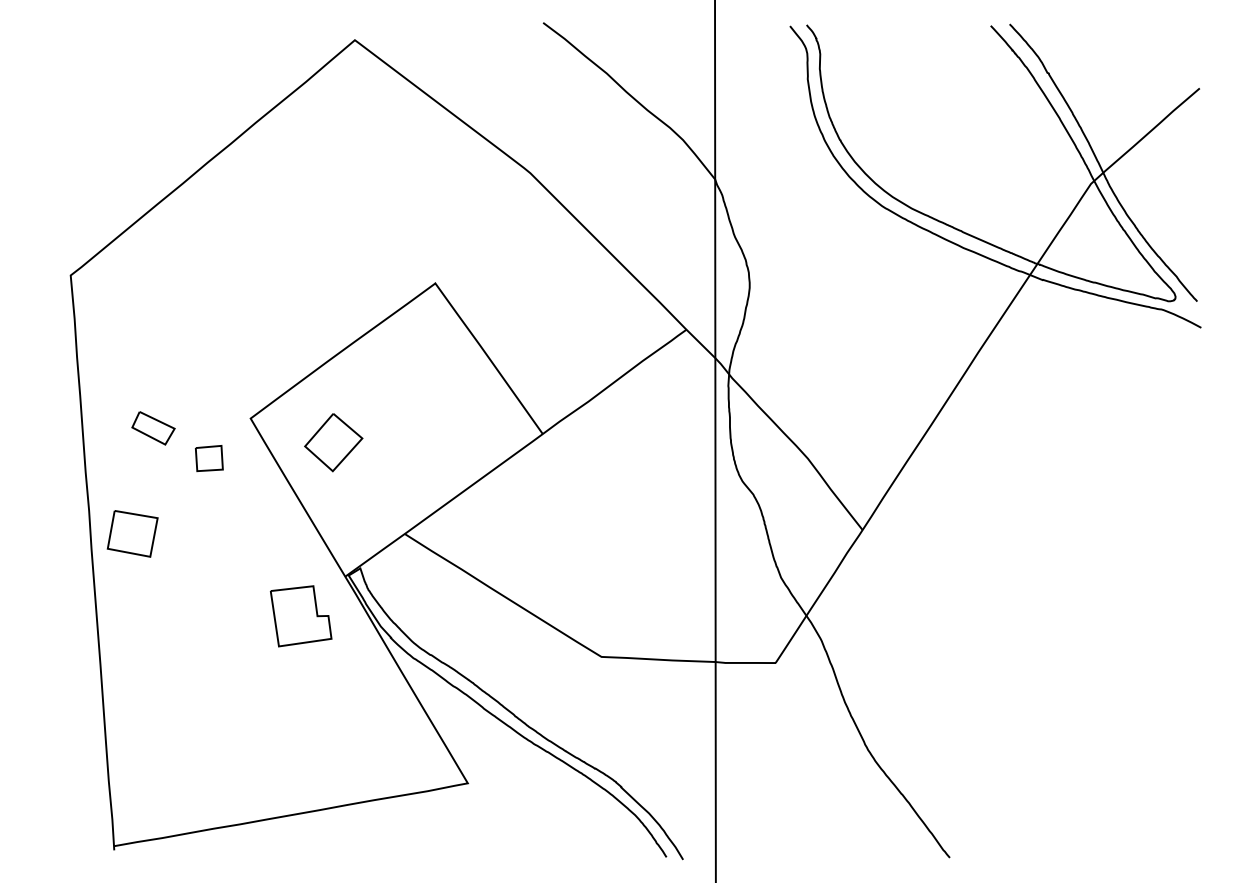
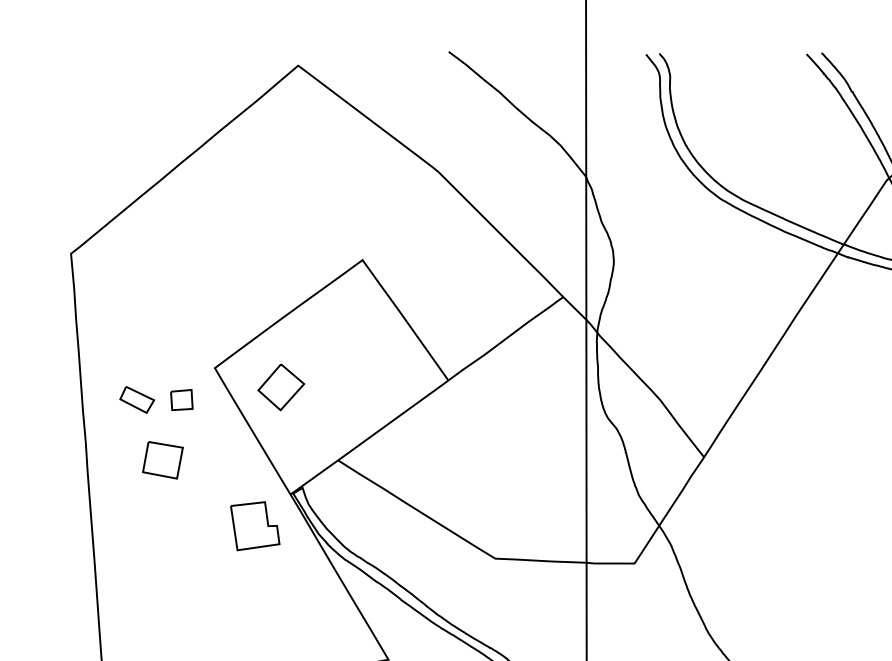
part: (153, 428) -> (137, 400), moved
part: (132, 533) -> (162, 460), moved

